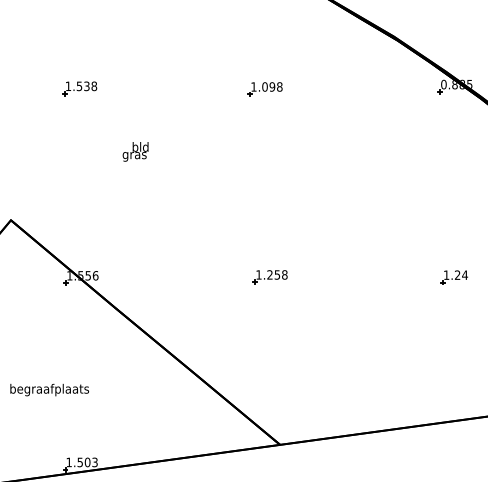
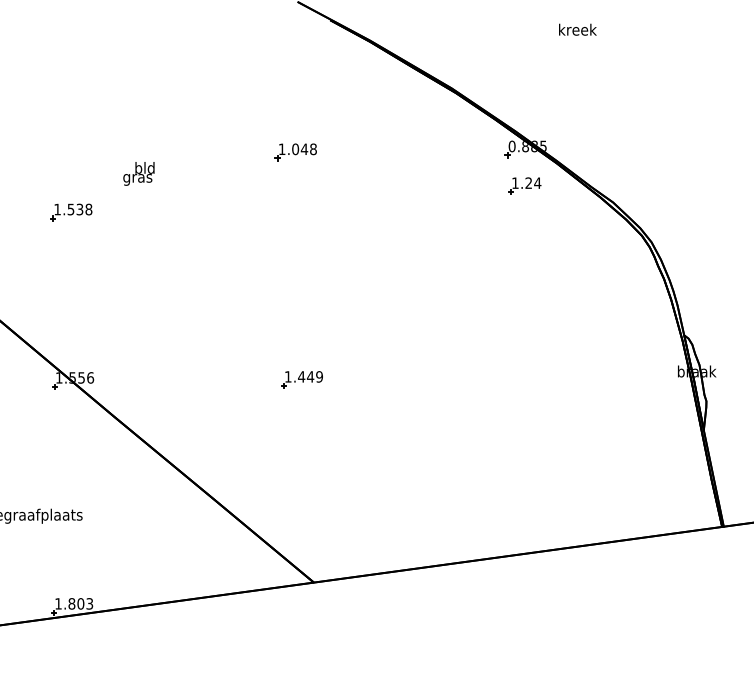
text: (272, 87) -> (304, 149), 1.098 -> 1.048
part: (79, 88) -> (71, 212), moved
text: (135, 151) -> (138, 173), moved
text: (277, 274) -> (310, 376), 1.258 -> 1.449
part: (454, 277) -> (524, 185), moved
text: (79, 462) -> (71, 603), 1.503 -> 1.803

